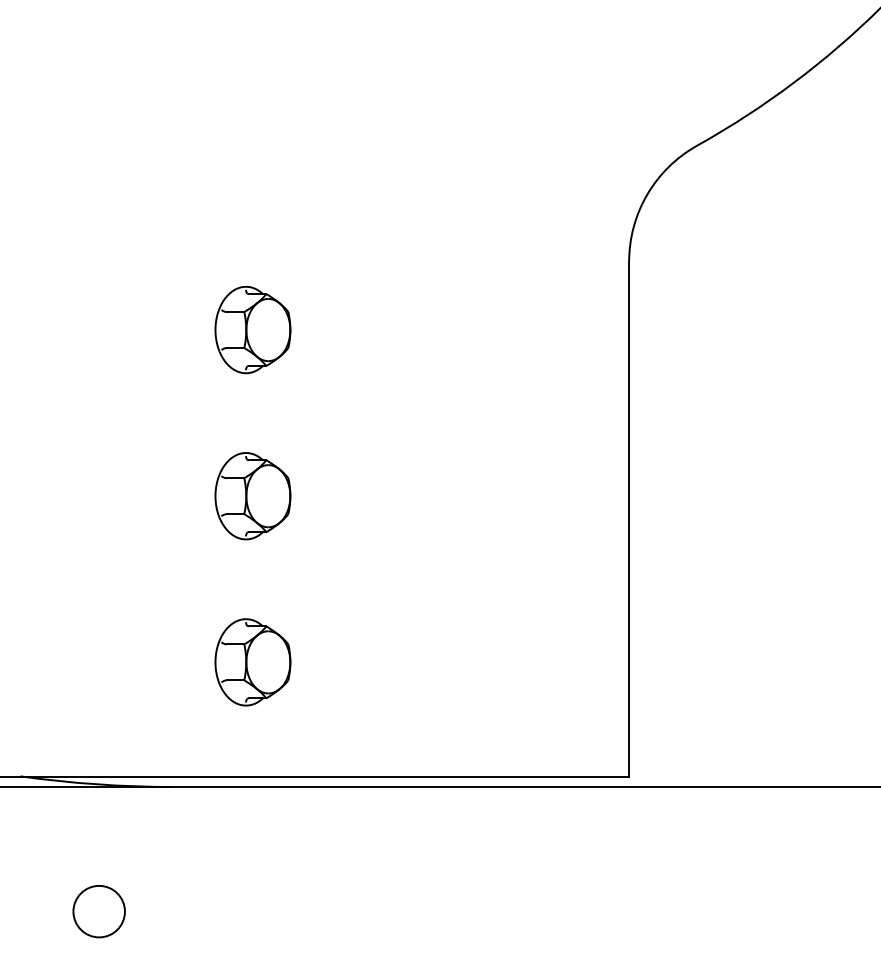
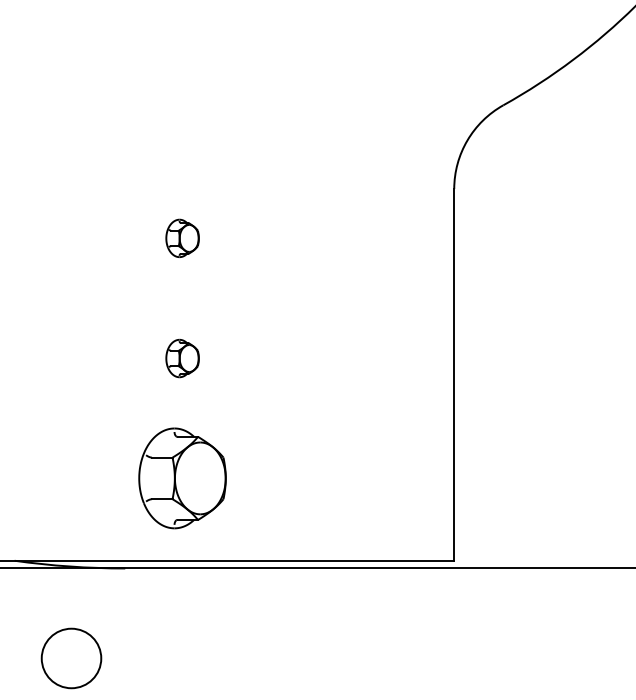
part: (252, 329) -> (182, 238), size x0.6
part: (252, 496) -> (182, 358), size x0.6
part: (252, 662) -> (182, 478), size x1.6
circle: (98, 911) -> (71, 658), size x1.6

